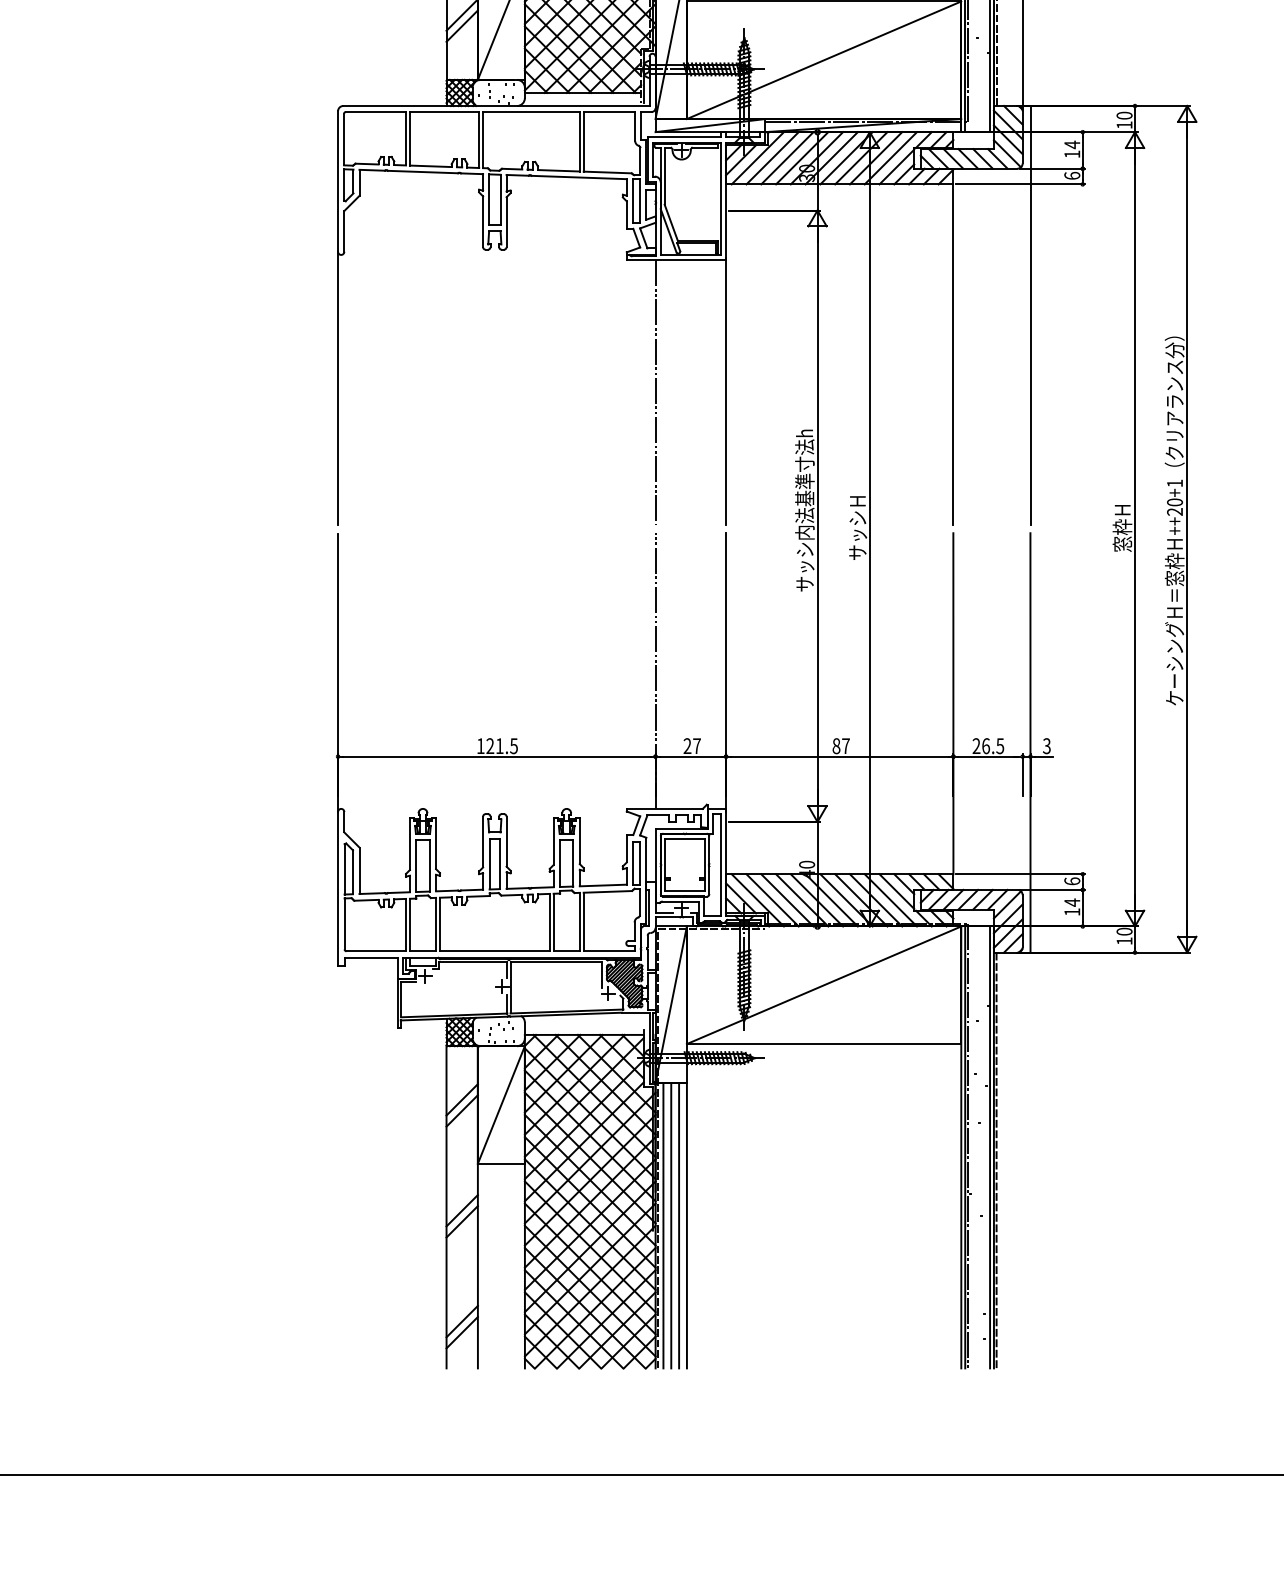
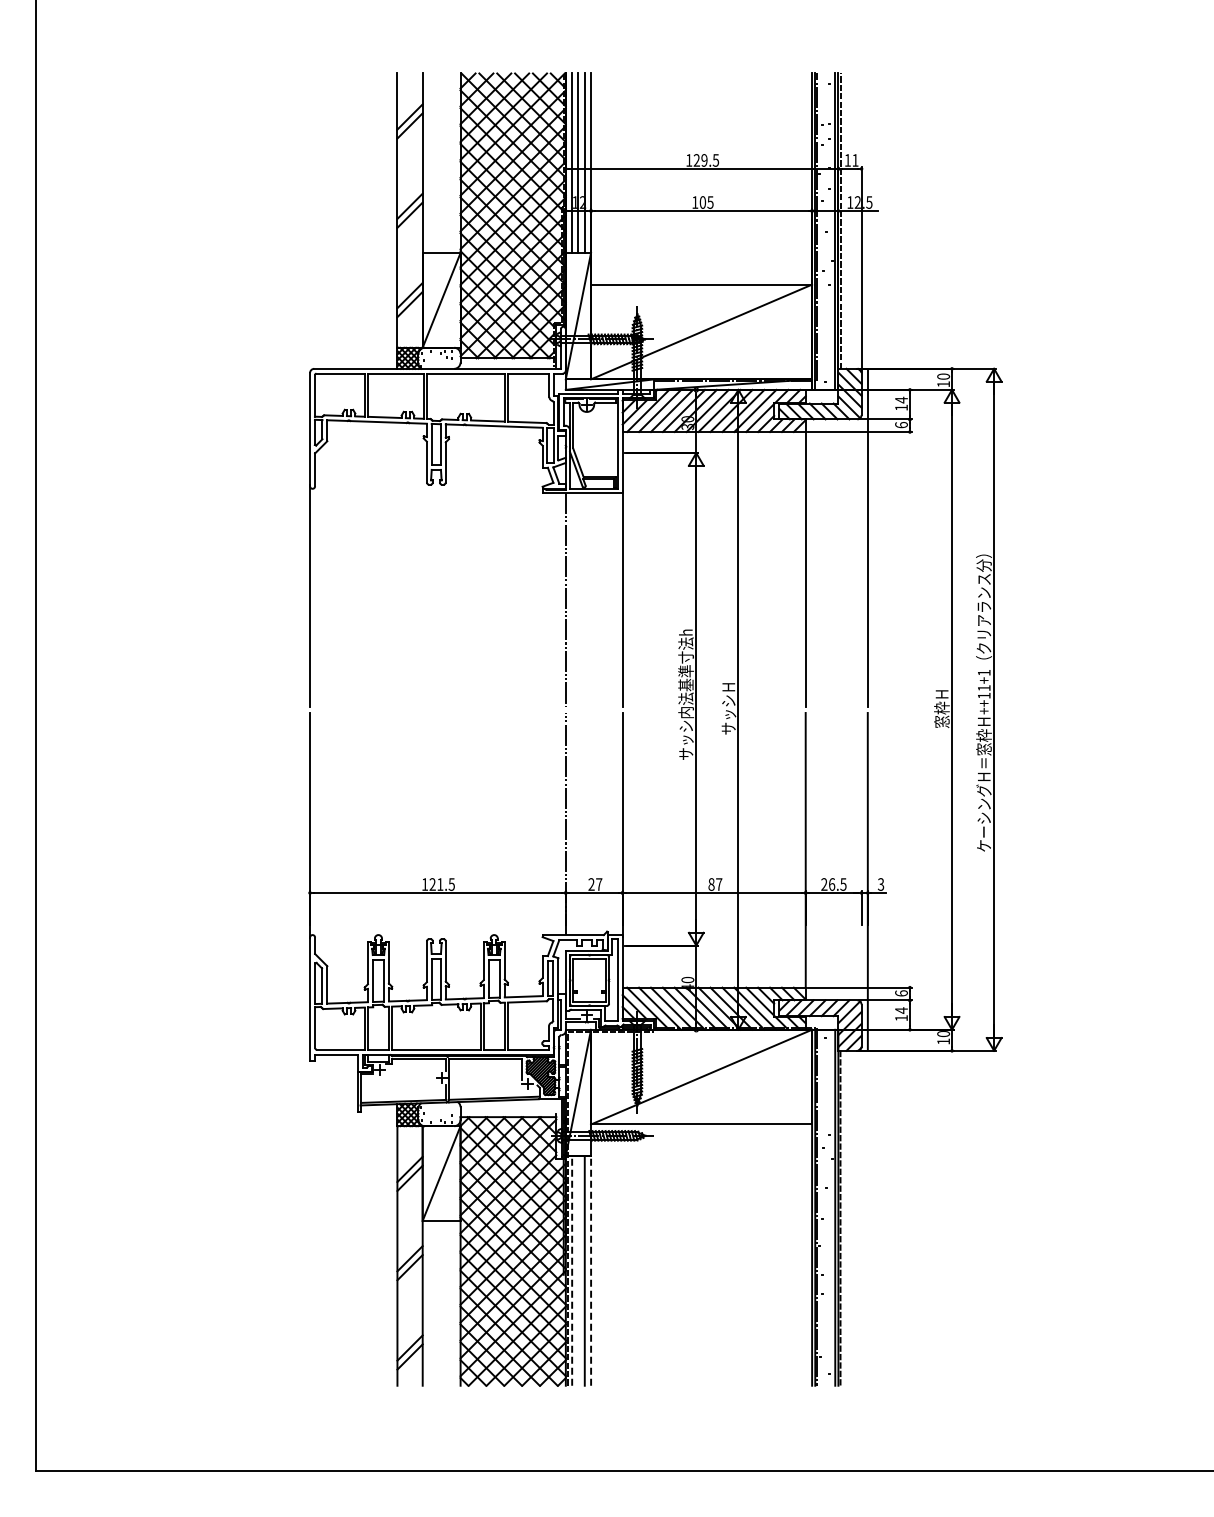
text: (1174, 506) -> (983, 691), ++20+1 -> ++11+1
line: (663, 1225) -> (572, 1270), solid -> dashed
line: (671, 1225) -> (578, 1270), removed
line: (687, 1225) -> (591, 1270), solid -> dashed

